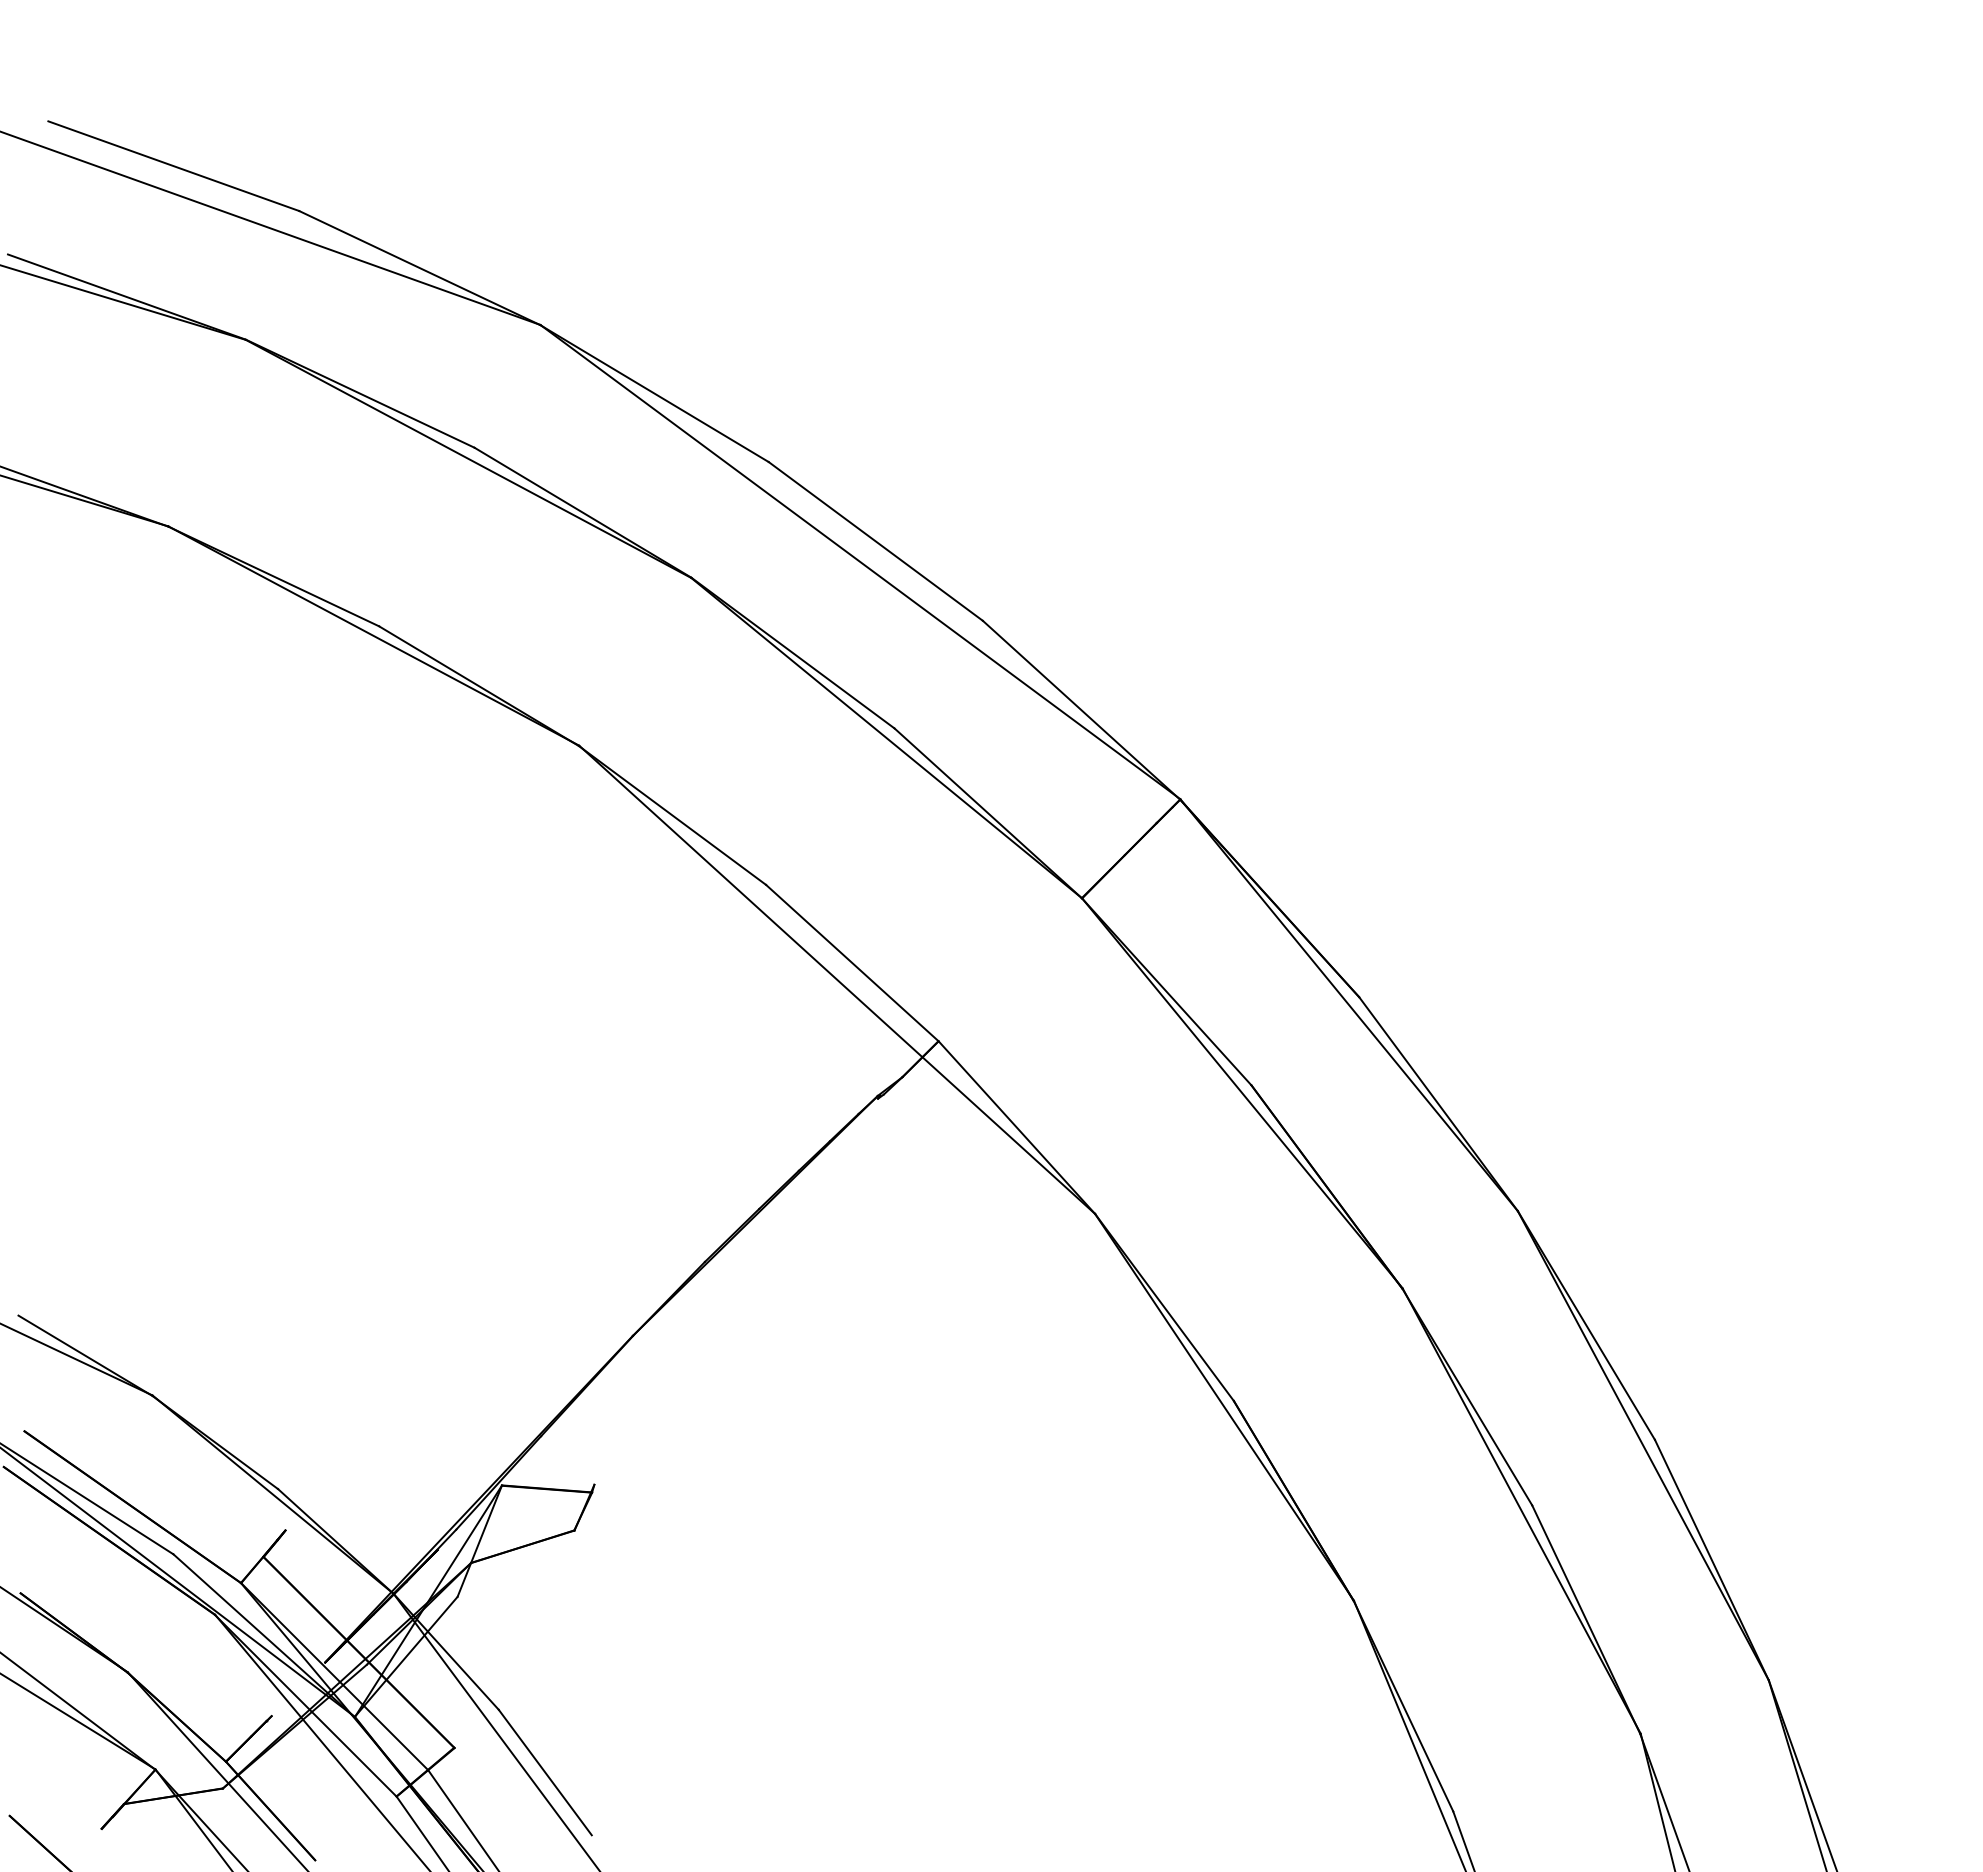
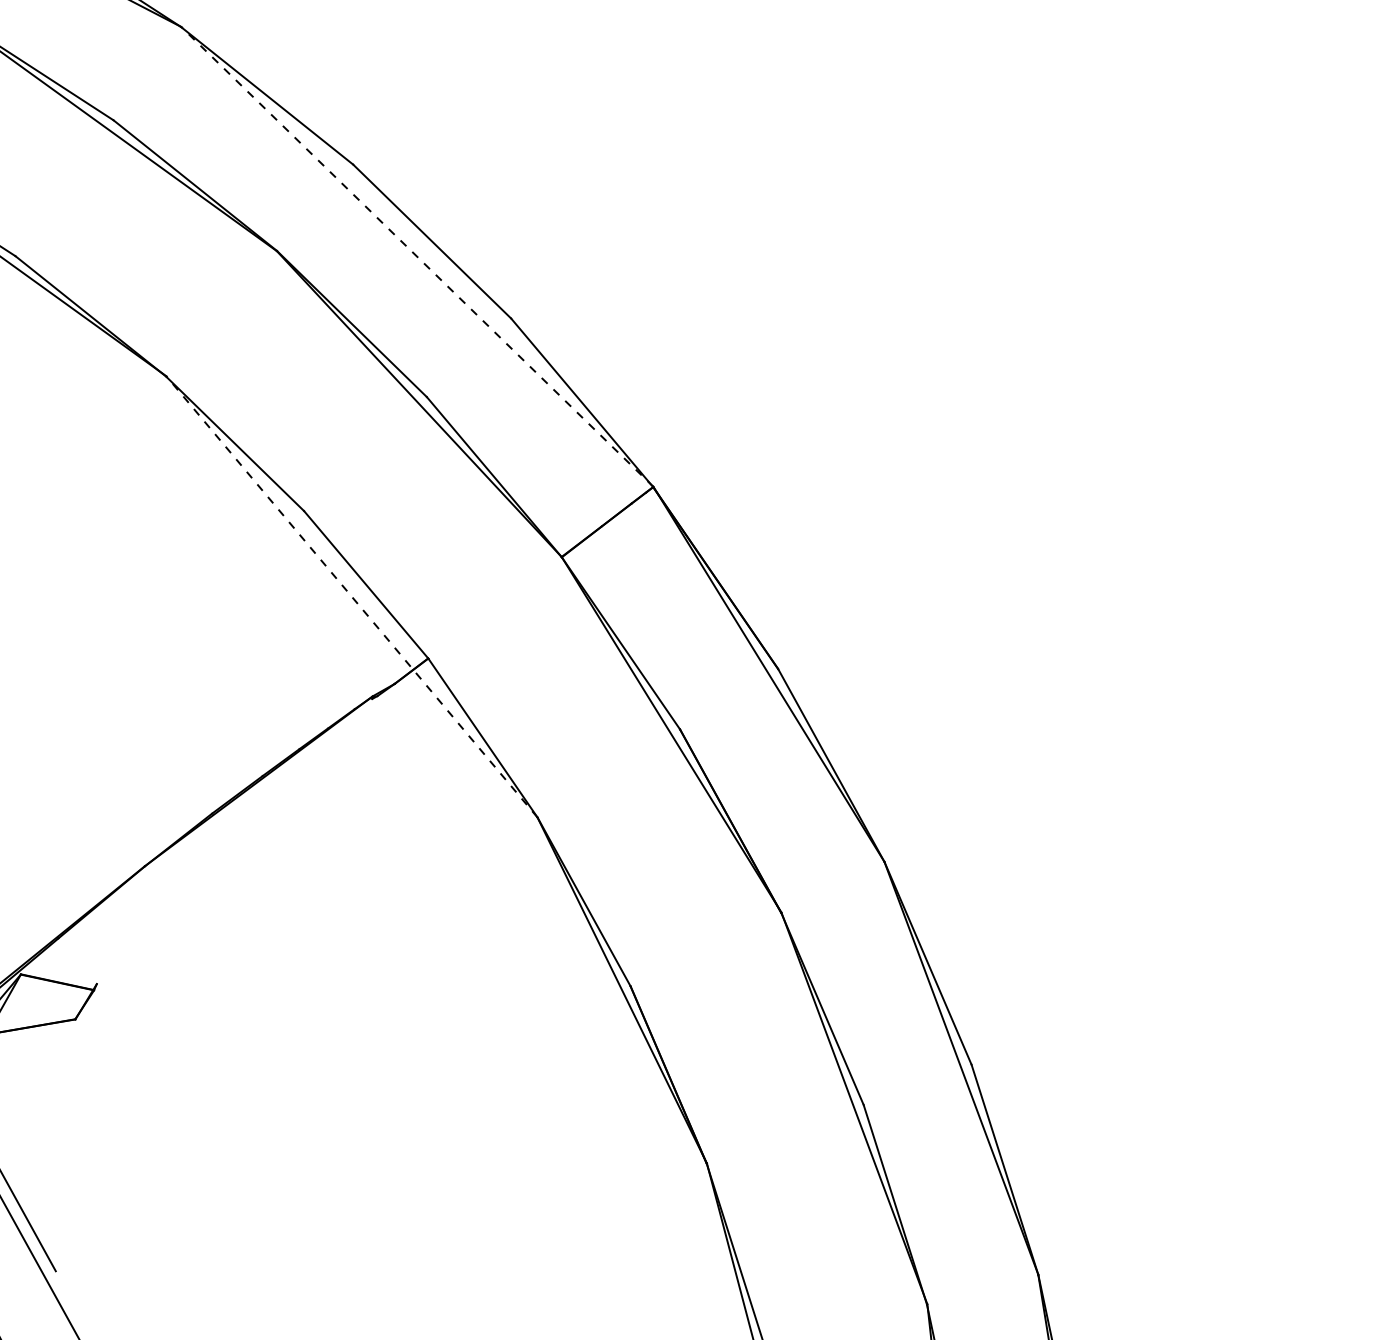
line: (860, 561) -> (417, 256), solid -> dashed
line: (836, 979) -> (351, 596), solid -> dashed

